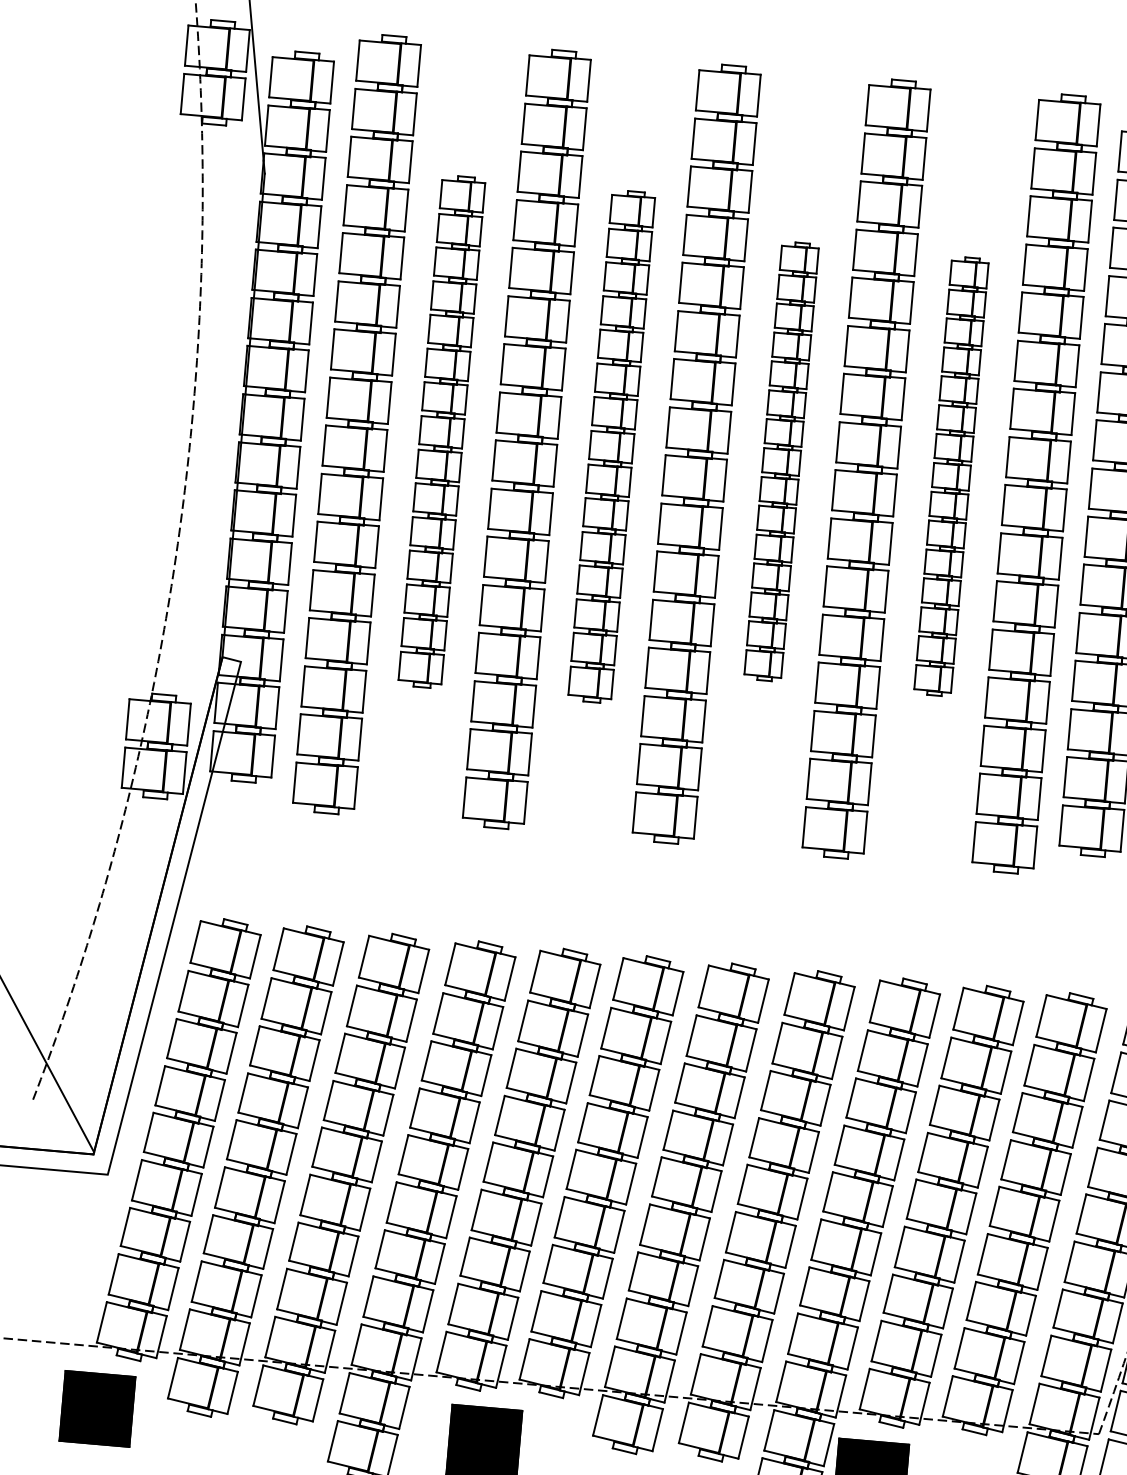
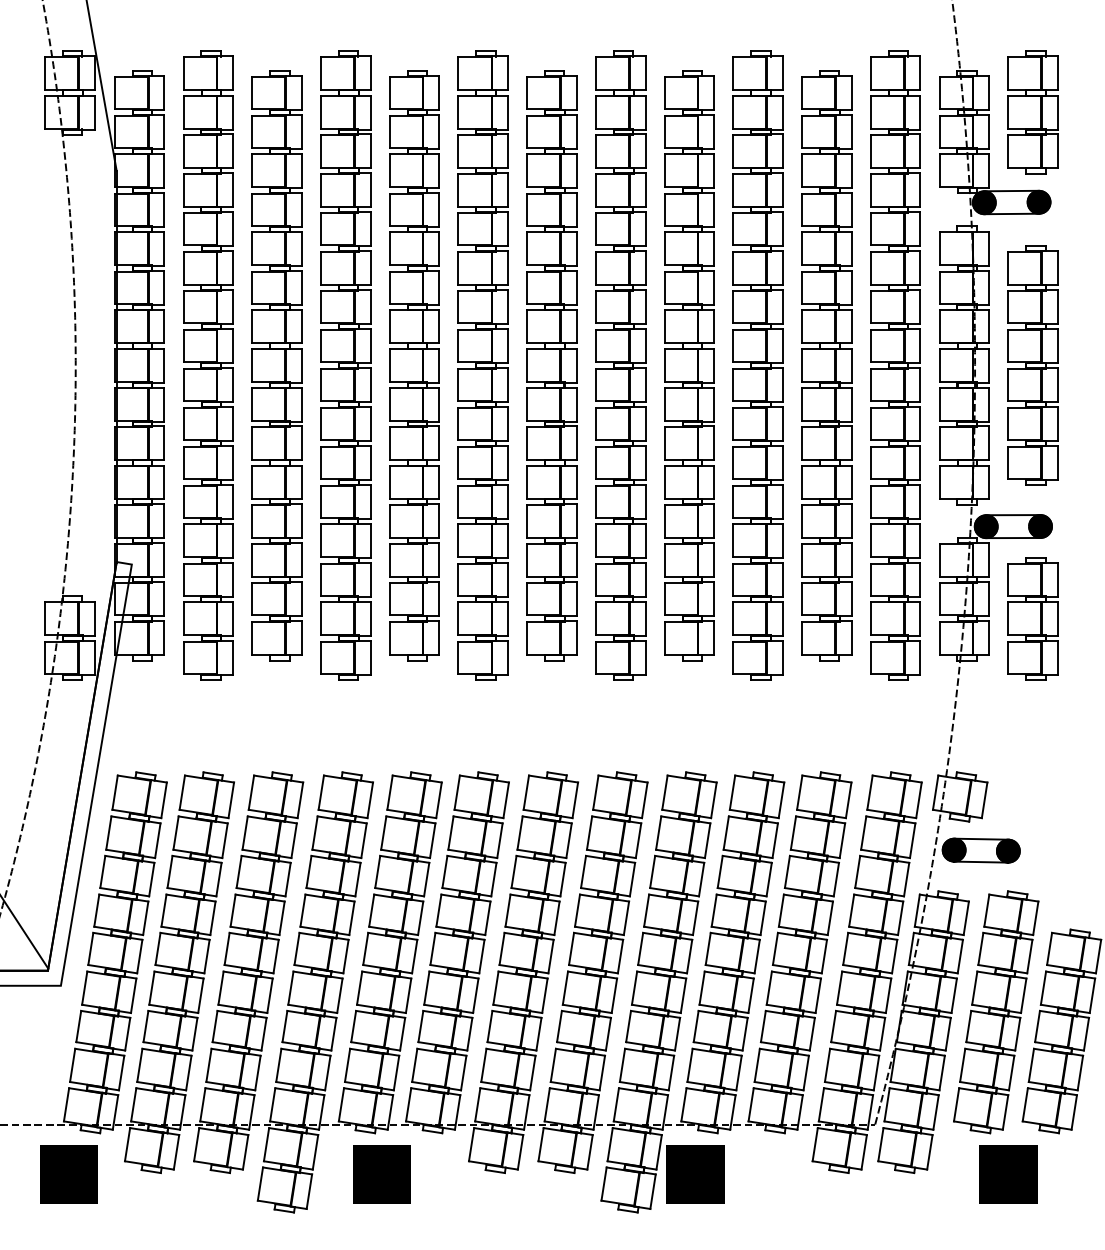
part: (441, 431) -> (276, 365), size x1.43
part: (611, 446) -> (414, 365), size x1.43
part: (781, 461) -> (551, 365), size x1.67
part: (951, 476) -> (689, 365), size x1.67

